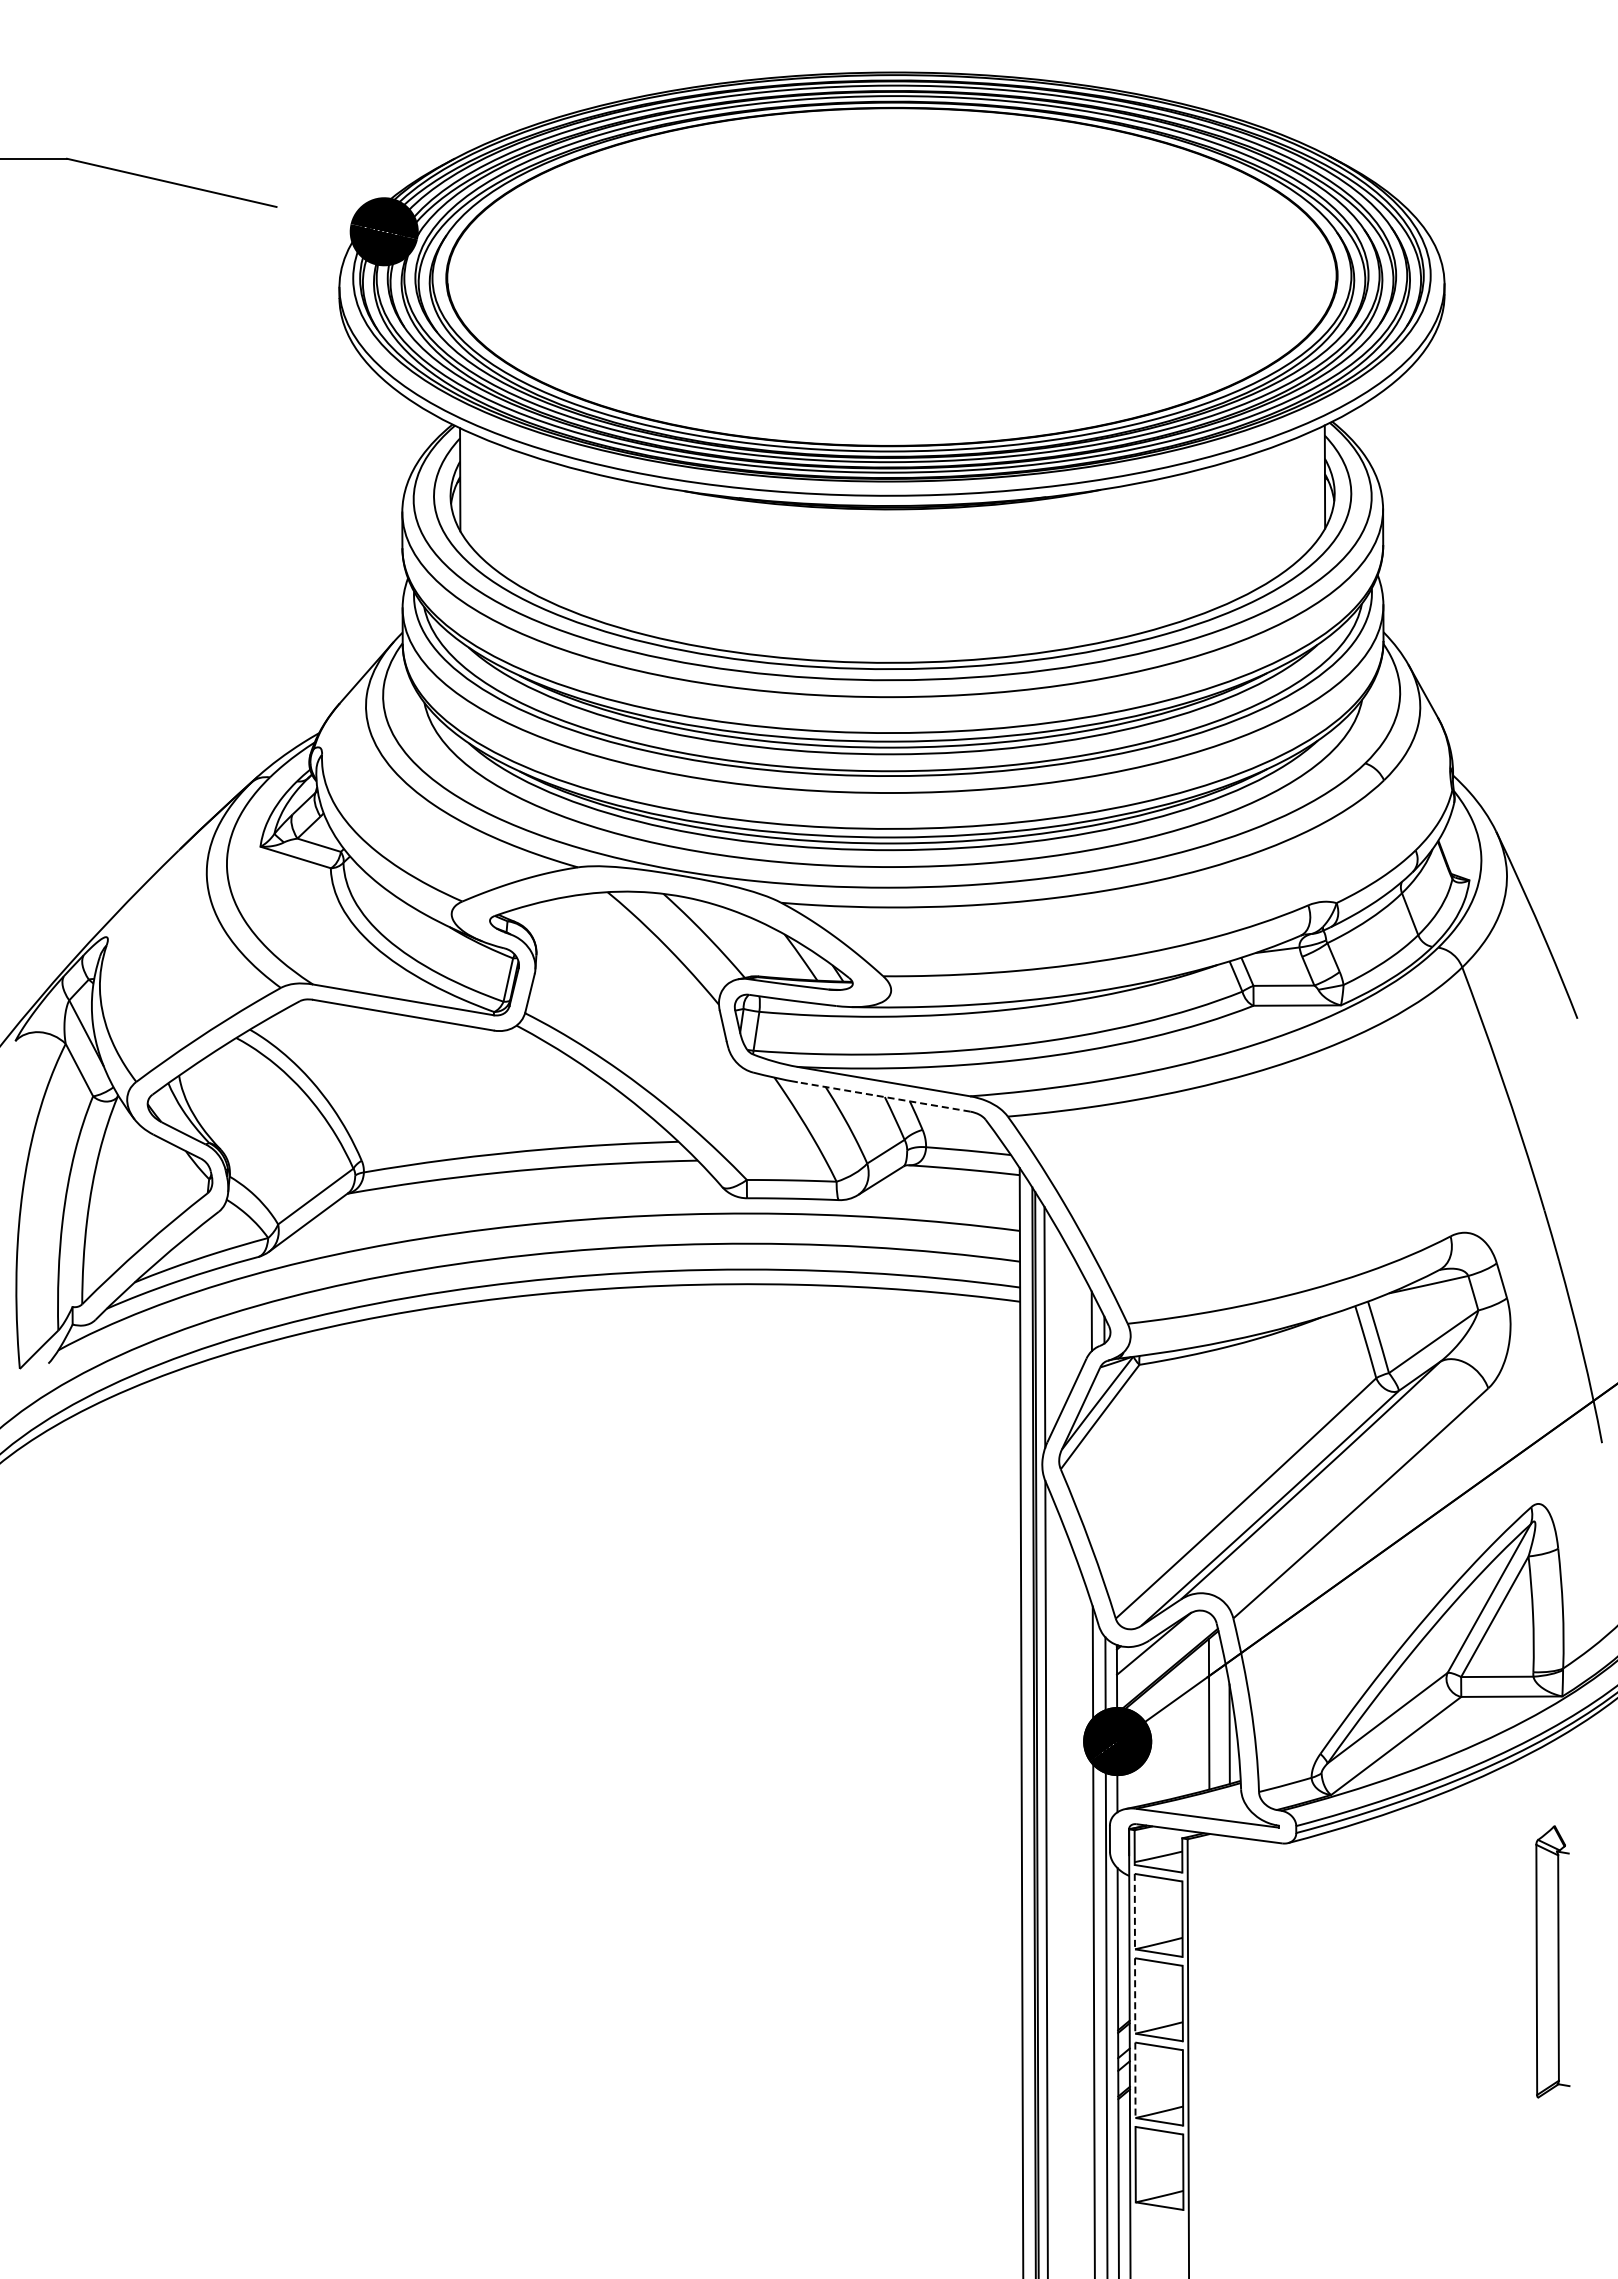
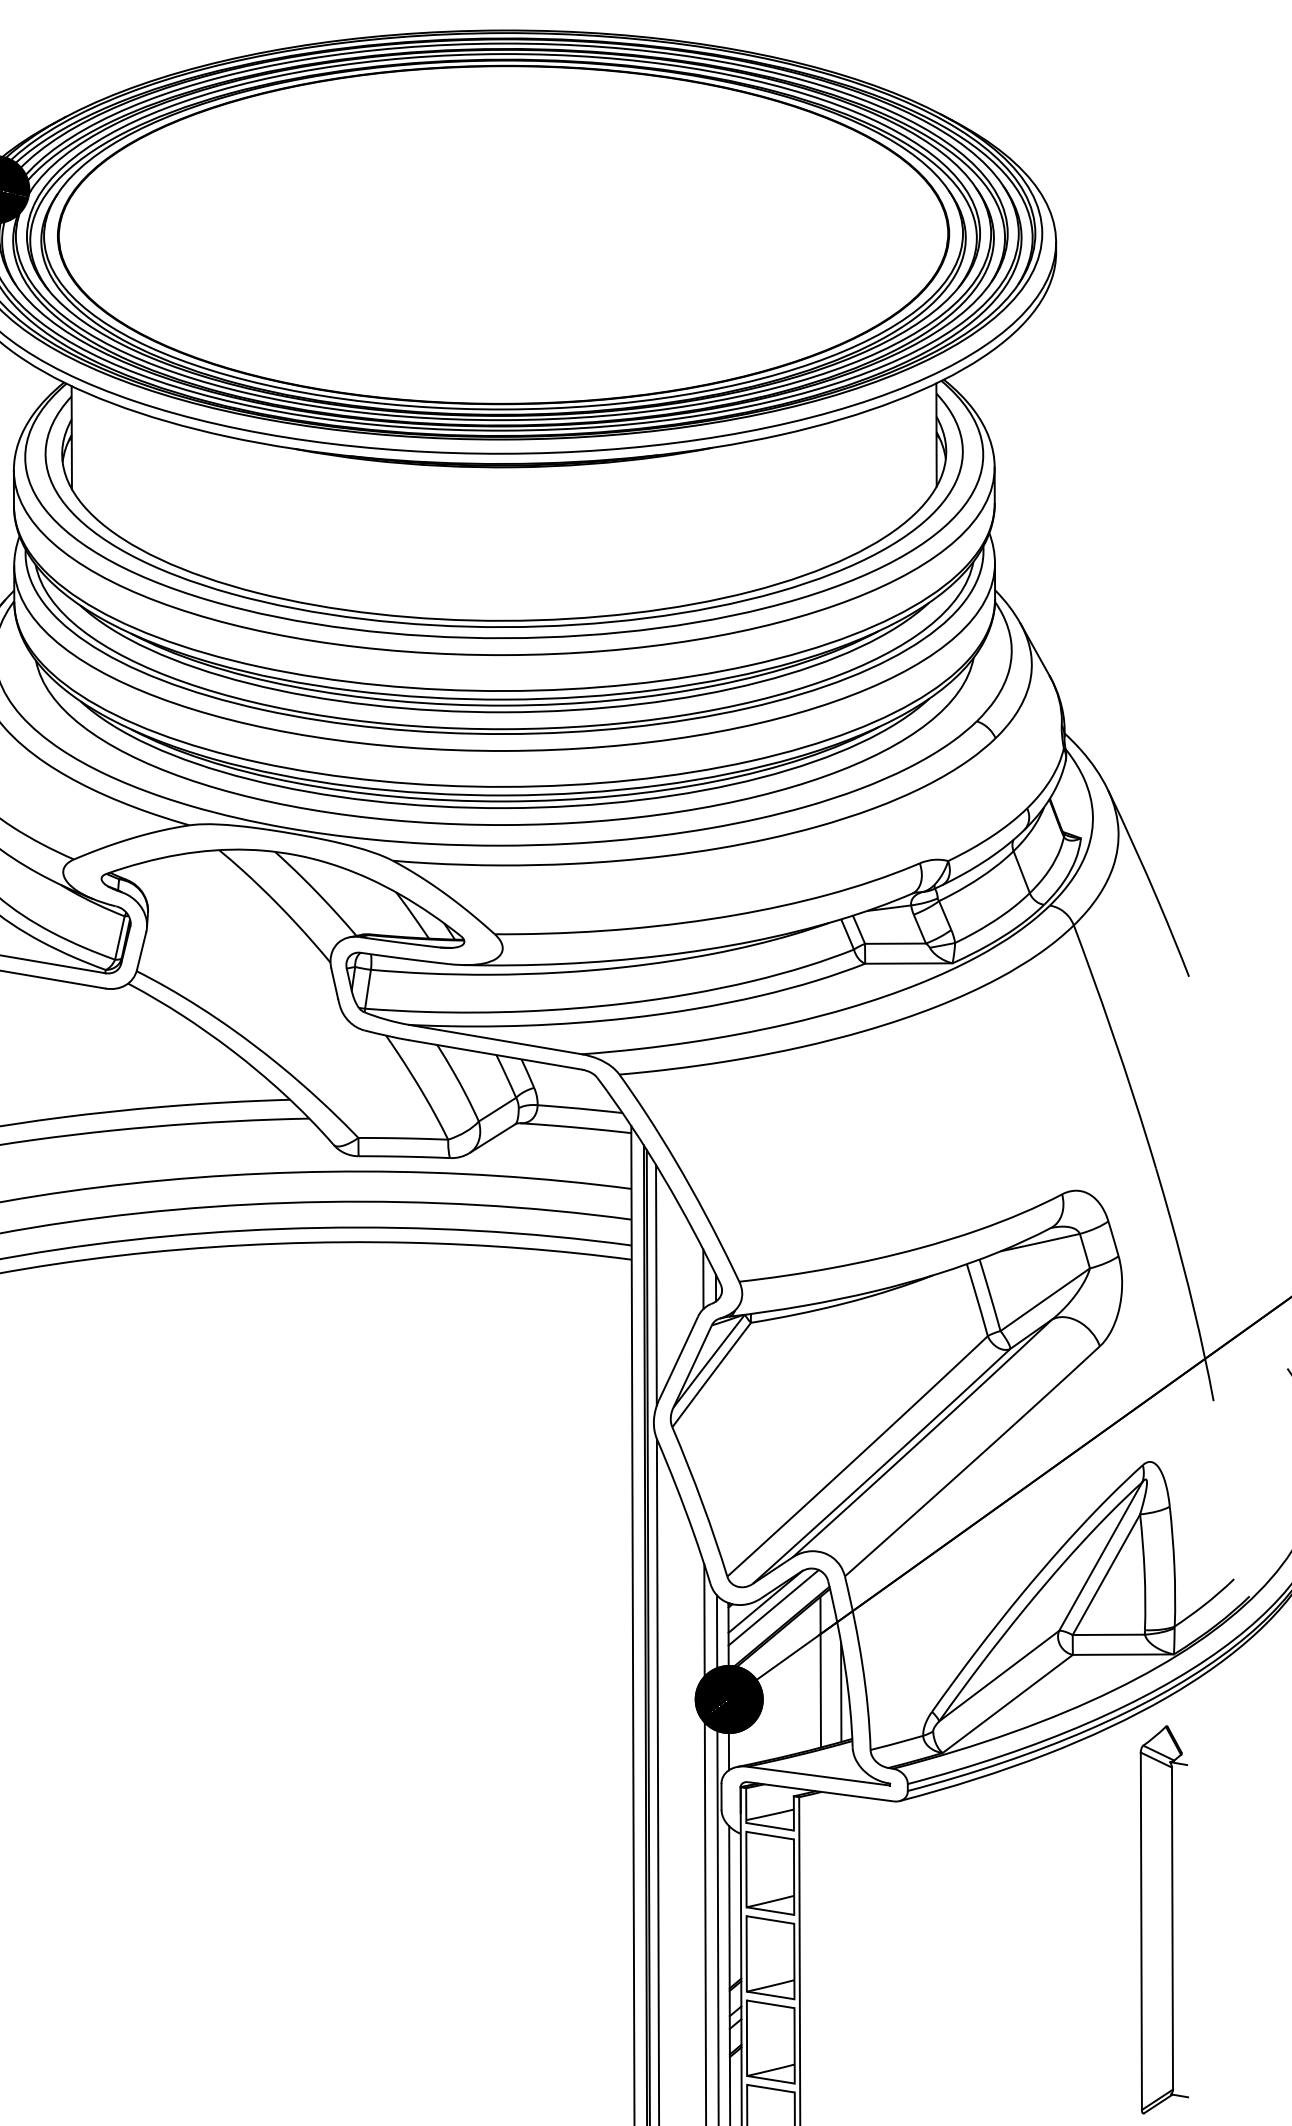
line: (884, 1096) -> (496, 1054), dashed -> solid
line: (1162, 1649) -> (774, 1607), added
line: (1134, 1911) -> (746, 1869), dashed -> solid
part: (1552, 1961) -> (1164, 1919), size x1.43
line: (1135, 1995) -> (747, 1953), dashed -> solid
line: (1135, 2080) -> (747, 2038), dashed -> solid

